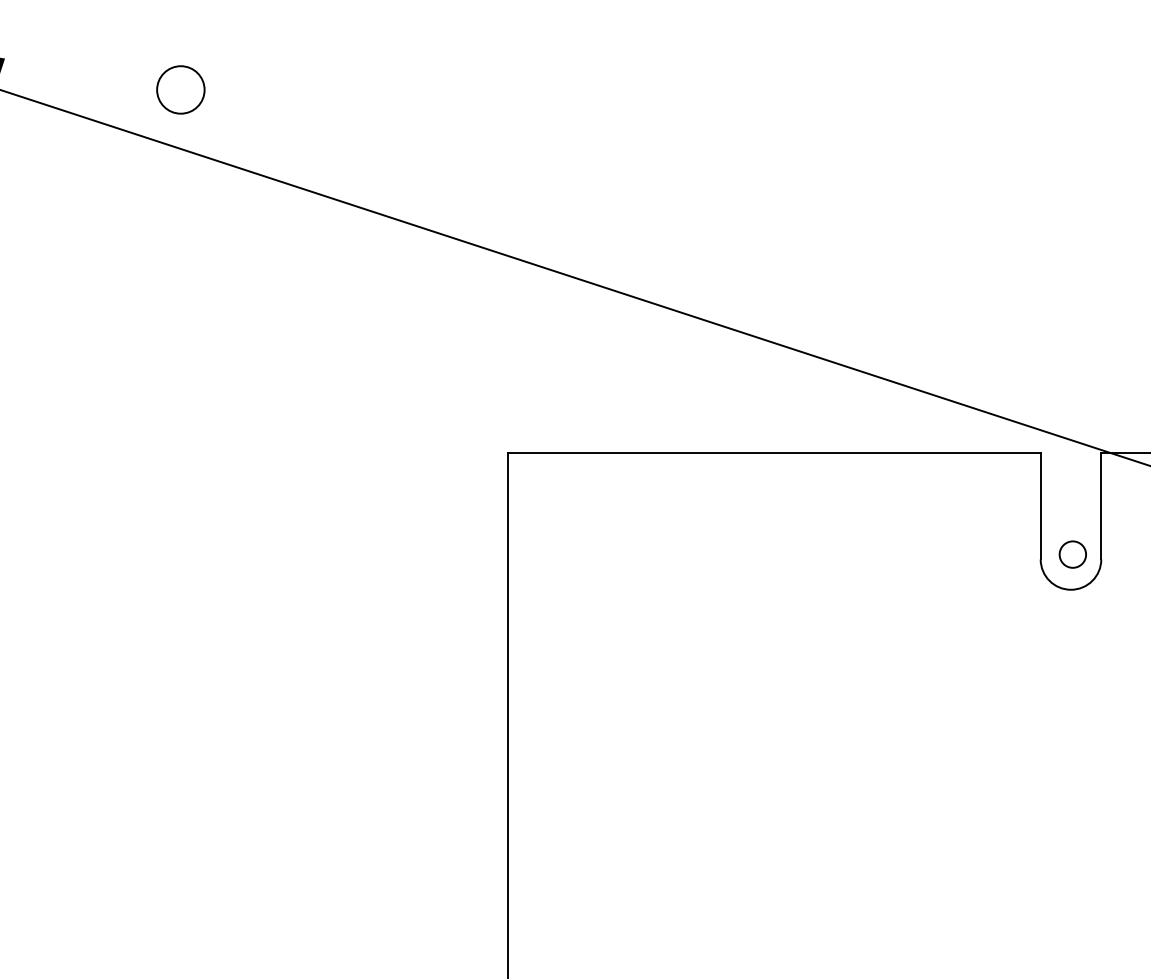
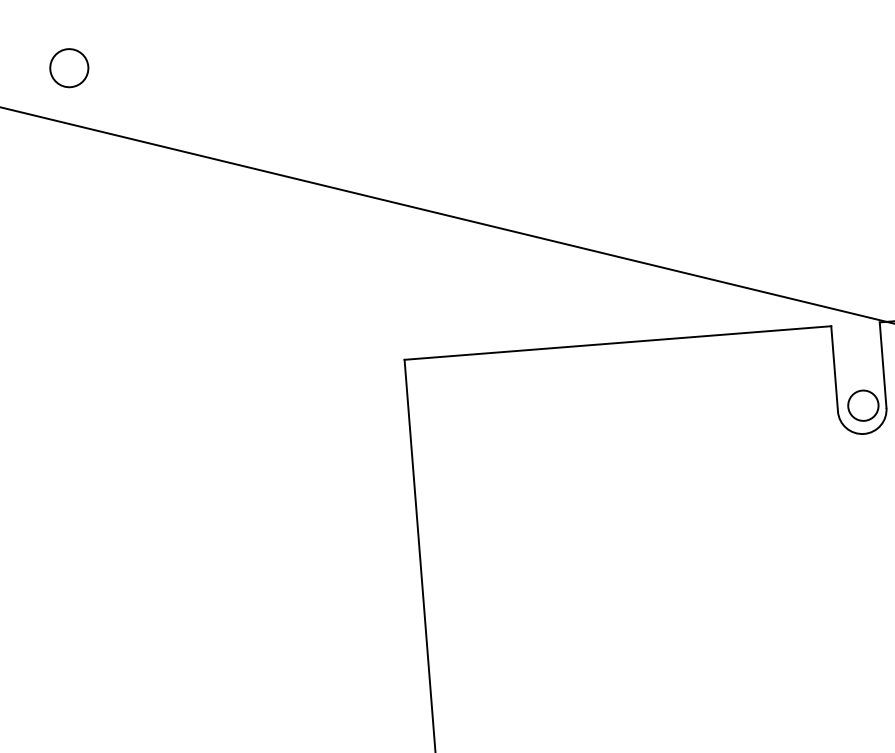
circle: (180, 89) -> (69, 67), moved
circle: (1072, 554) -> (863, 405), size x1.43

